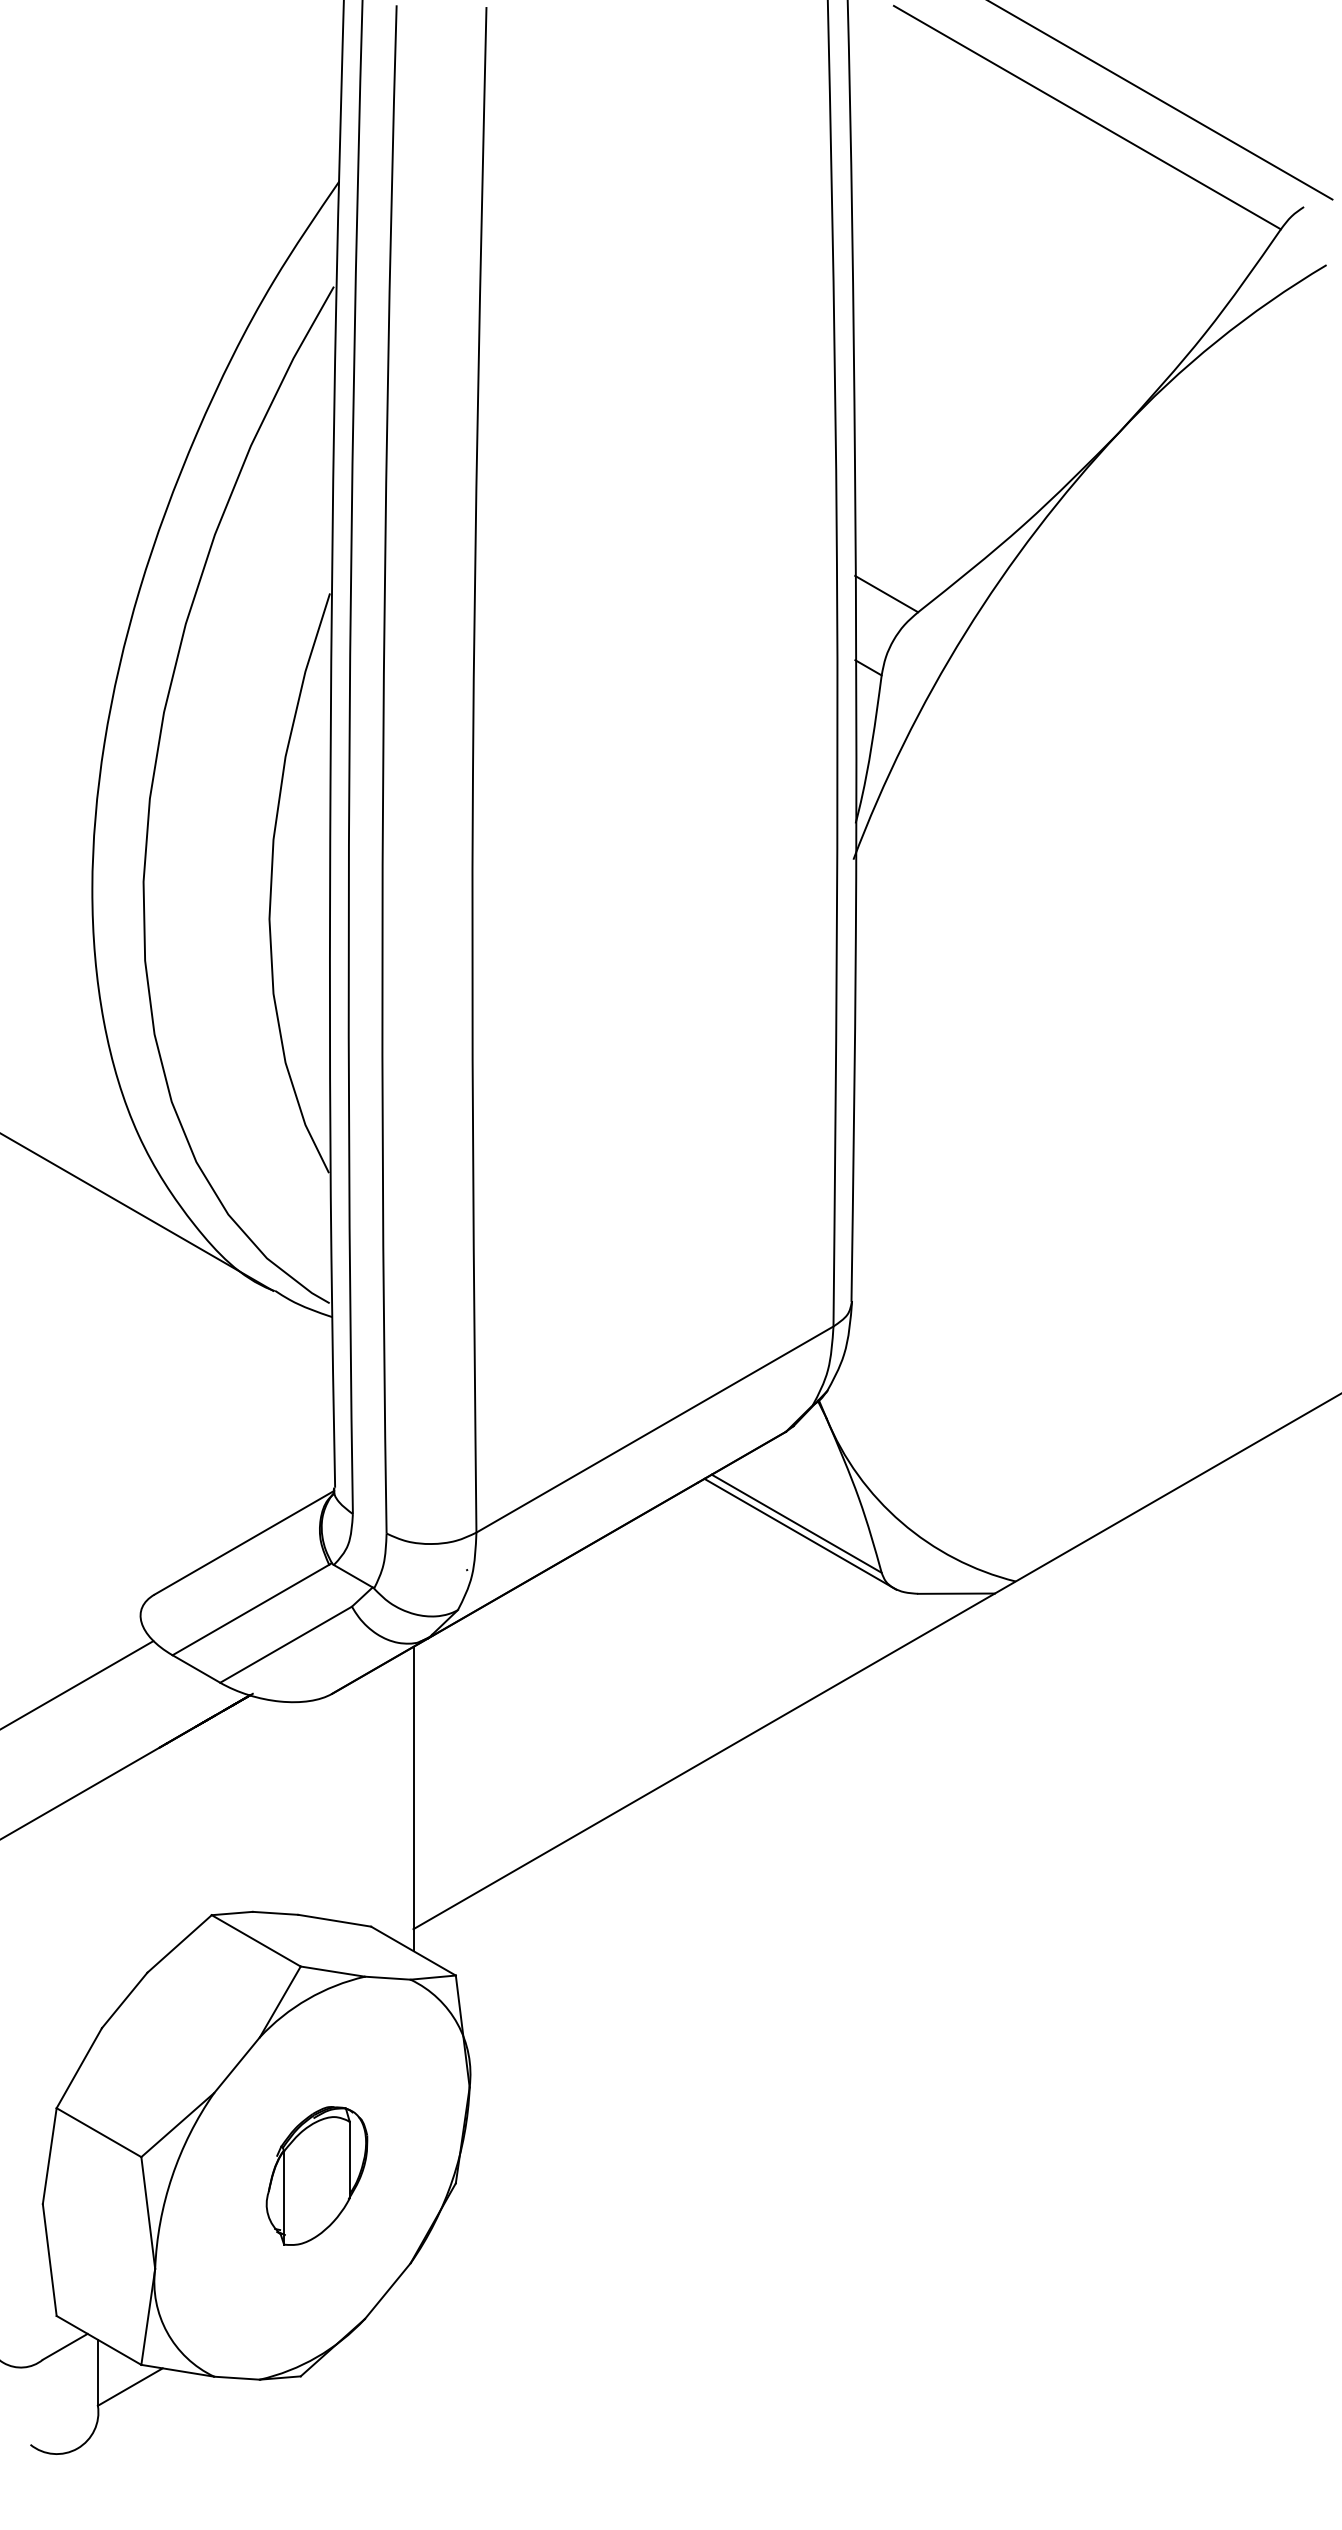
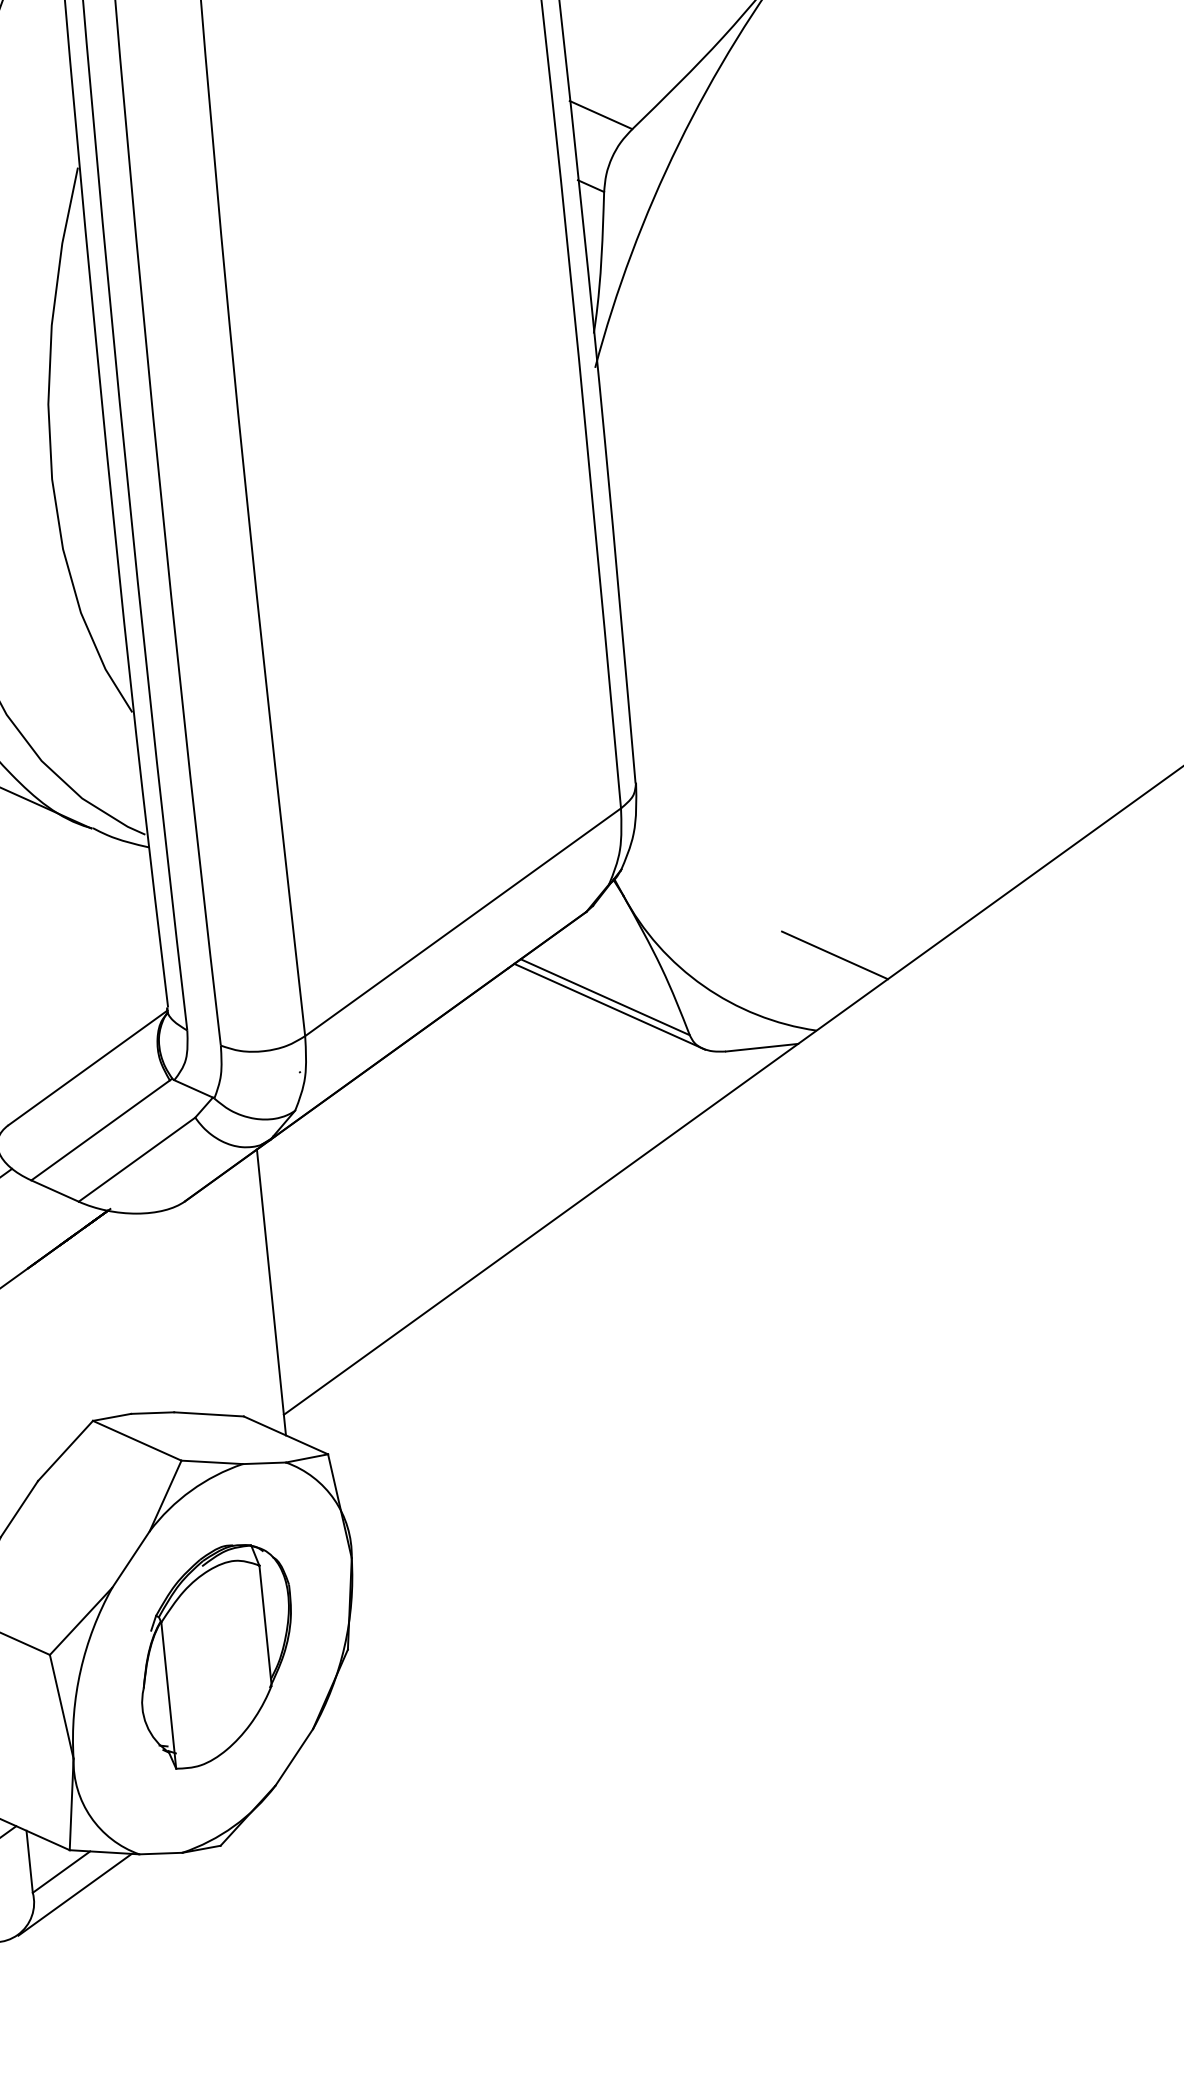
line: (1042, 1503) -> (834, 954), added
part: (316, 2175) -> (216, 1655), size x1.67
line: (142, 2412) -> (75, 1894), added

